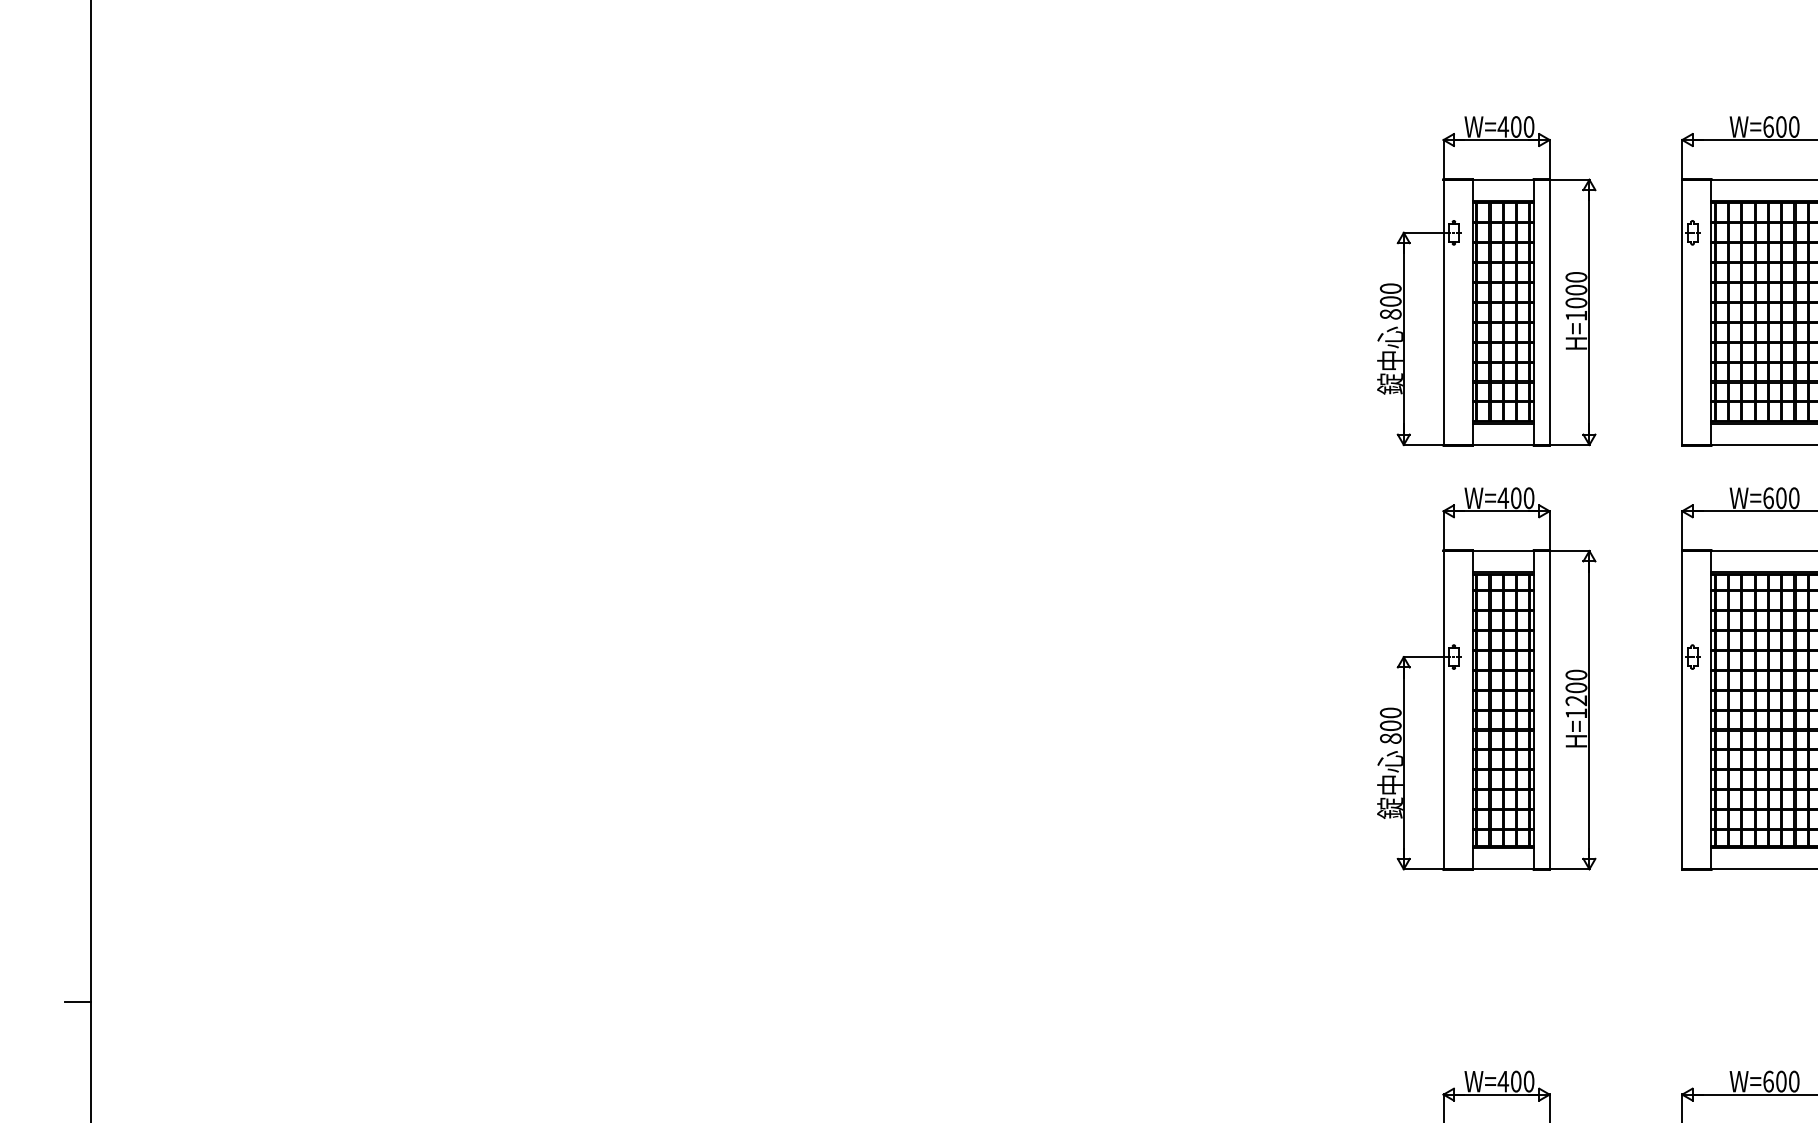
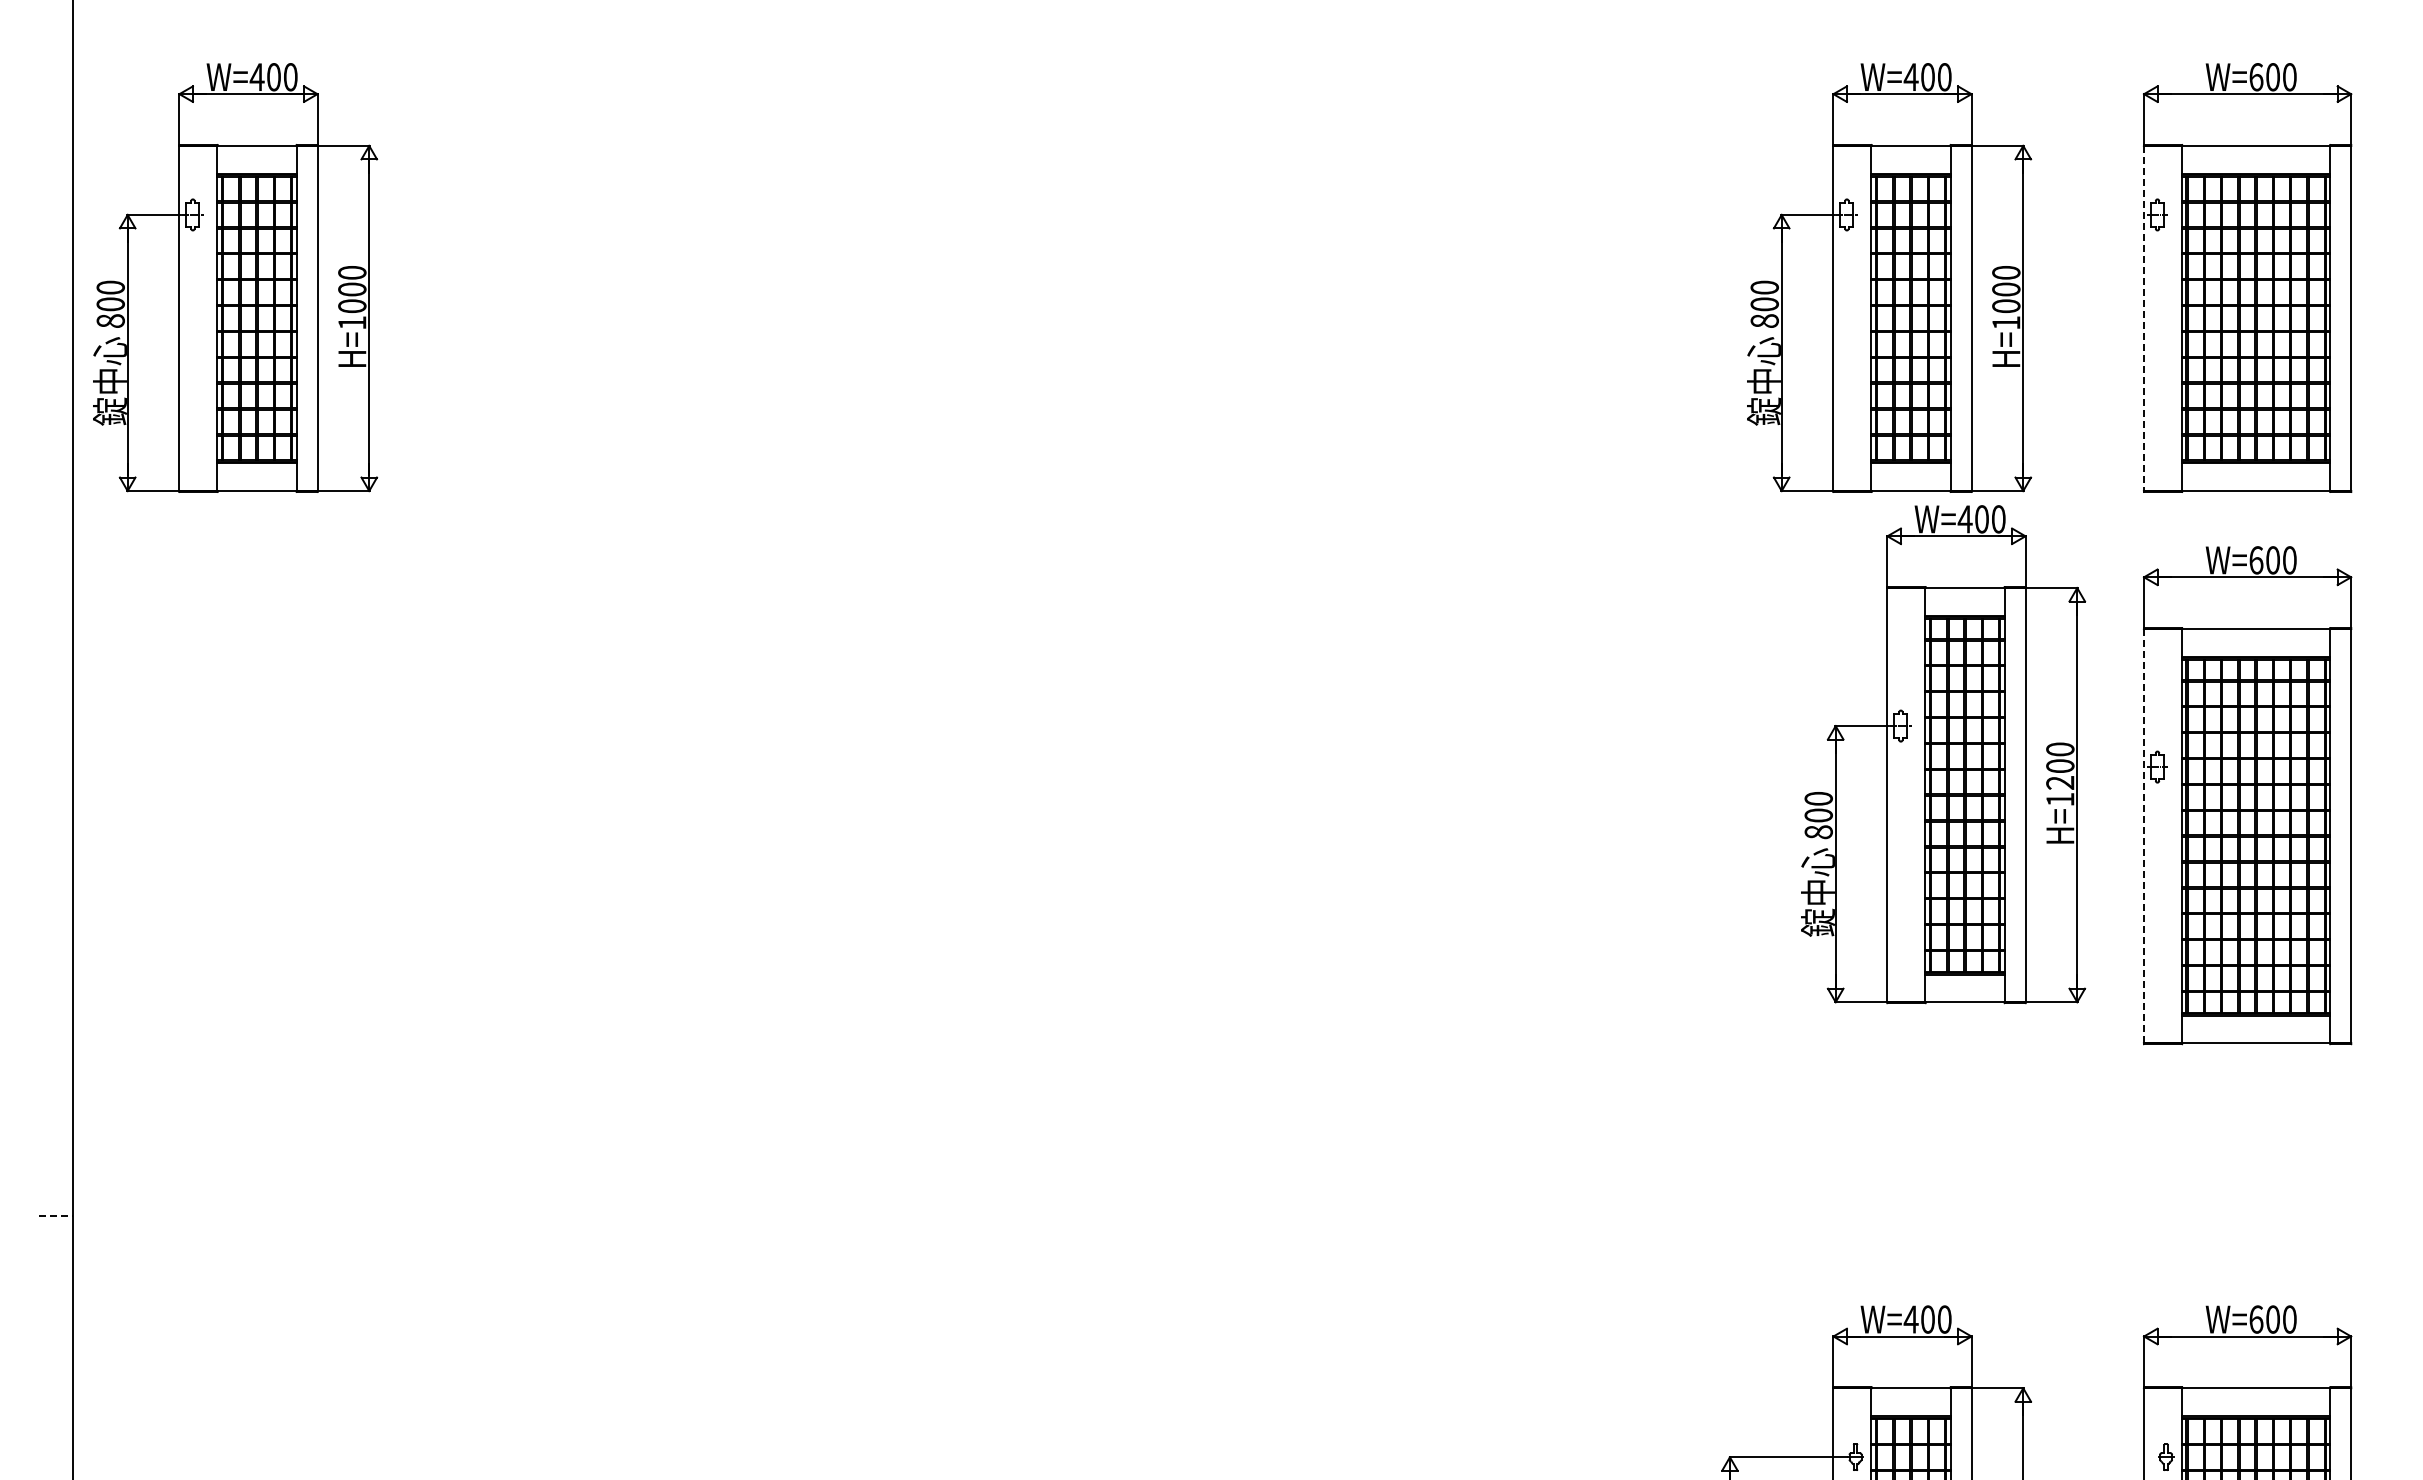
part: (215, 280) -> (235, 277), added
line: (1682, 312) -> (2144, 318), solid -> dashed
part: (1486, 678) -> (1943, 754), moved
line: (1682, 710) -> (2144, 836), solid -> dashed
line: (78, 1001) -> (56, 1215), solid -> dashed

